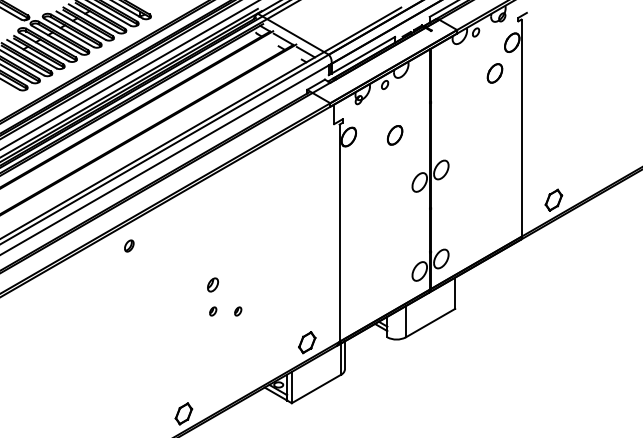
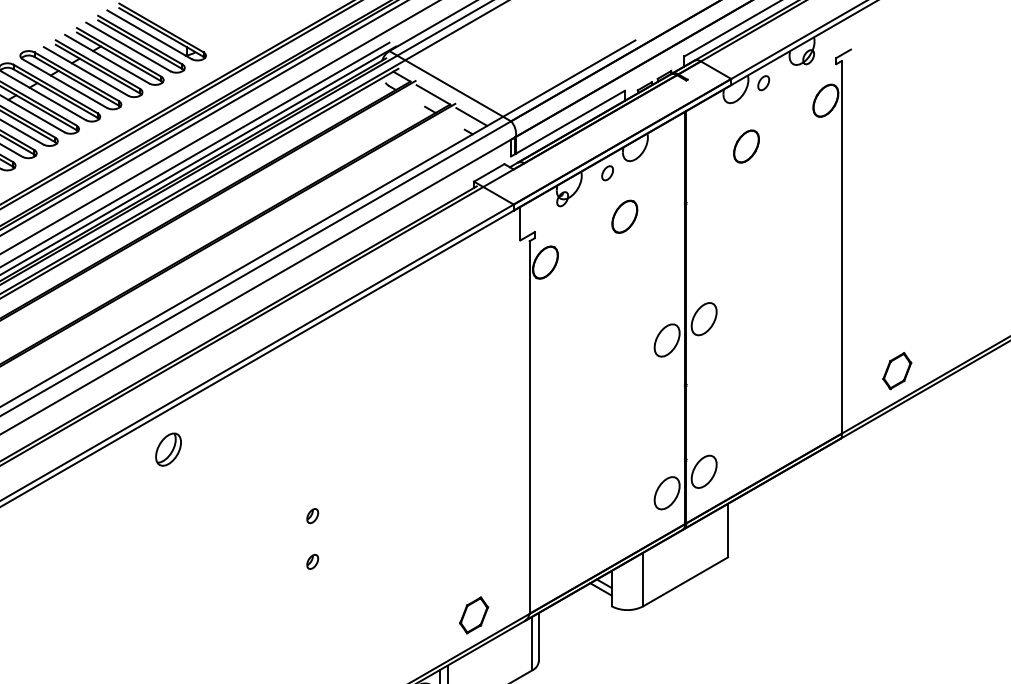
part: (494, 73) -> (745, 146), moved
part: (394, 135) -> (623, 217), moved
part: (129, 245) -> (169, 448), size x1.67
part: (213, 284) -> (313, 515), size x0.62
part: (238, 311) -> (356, 561), removed

